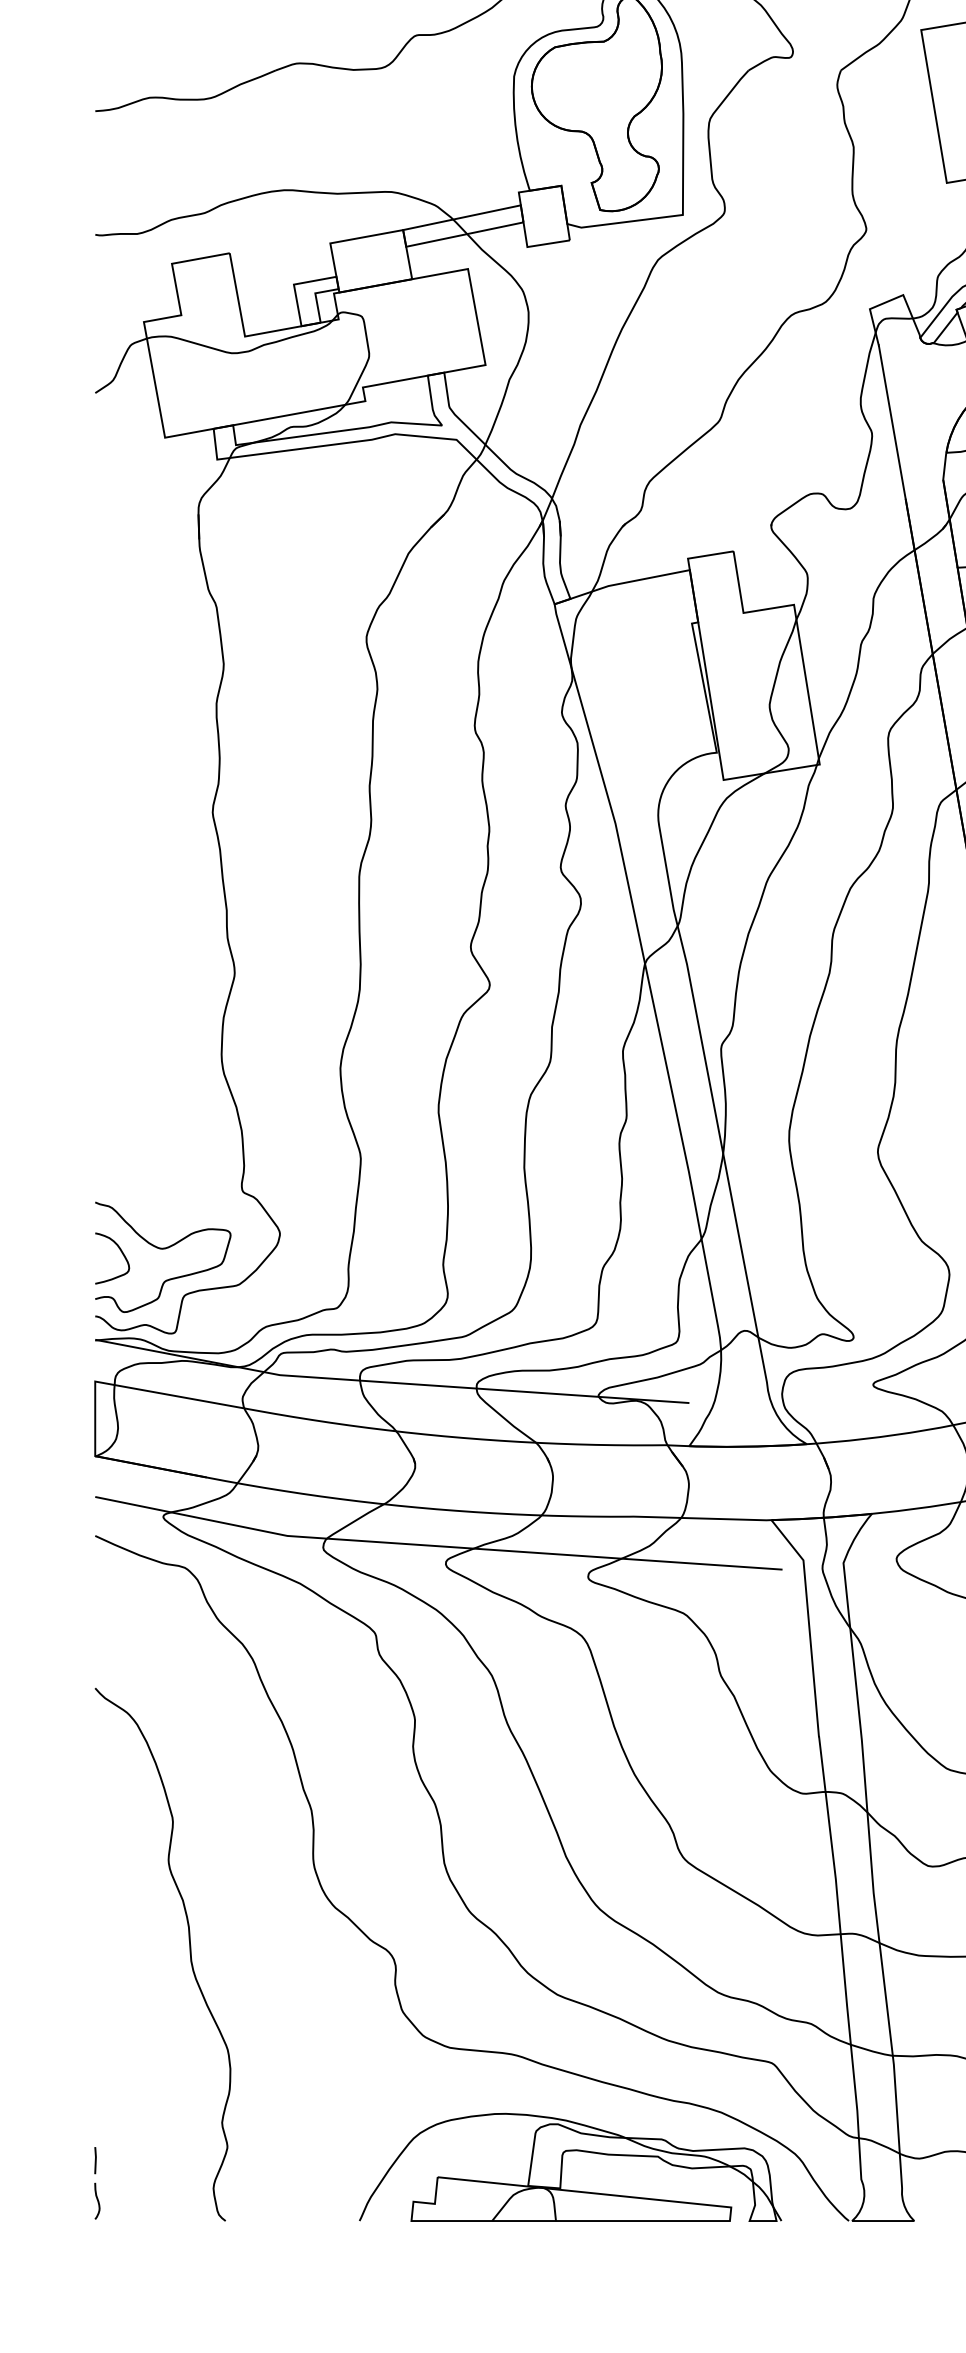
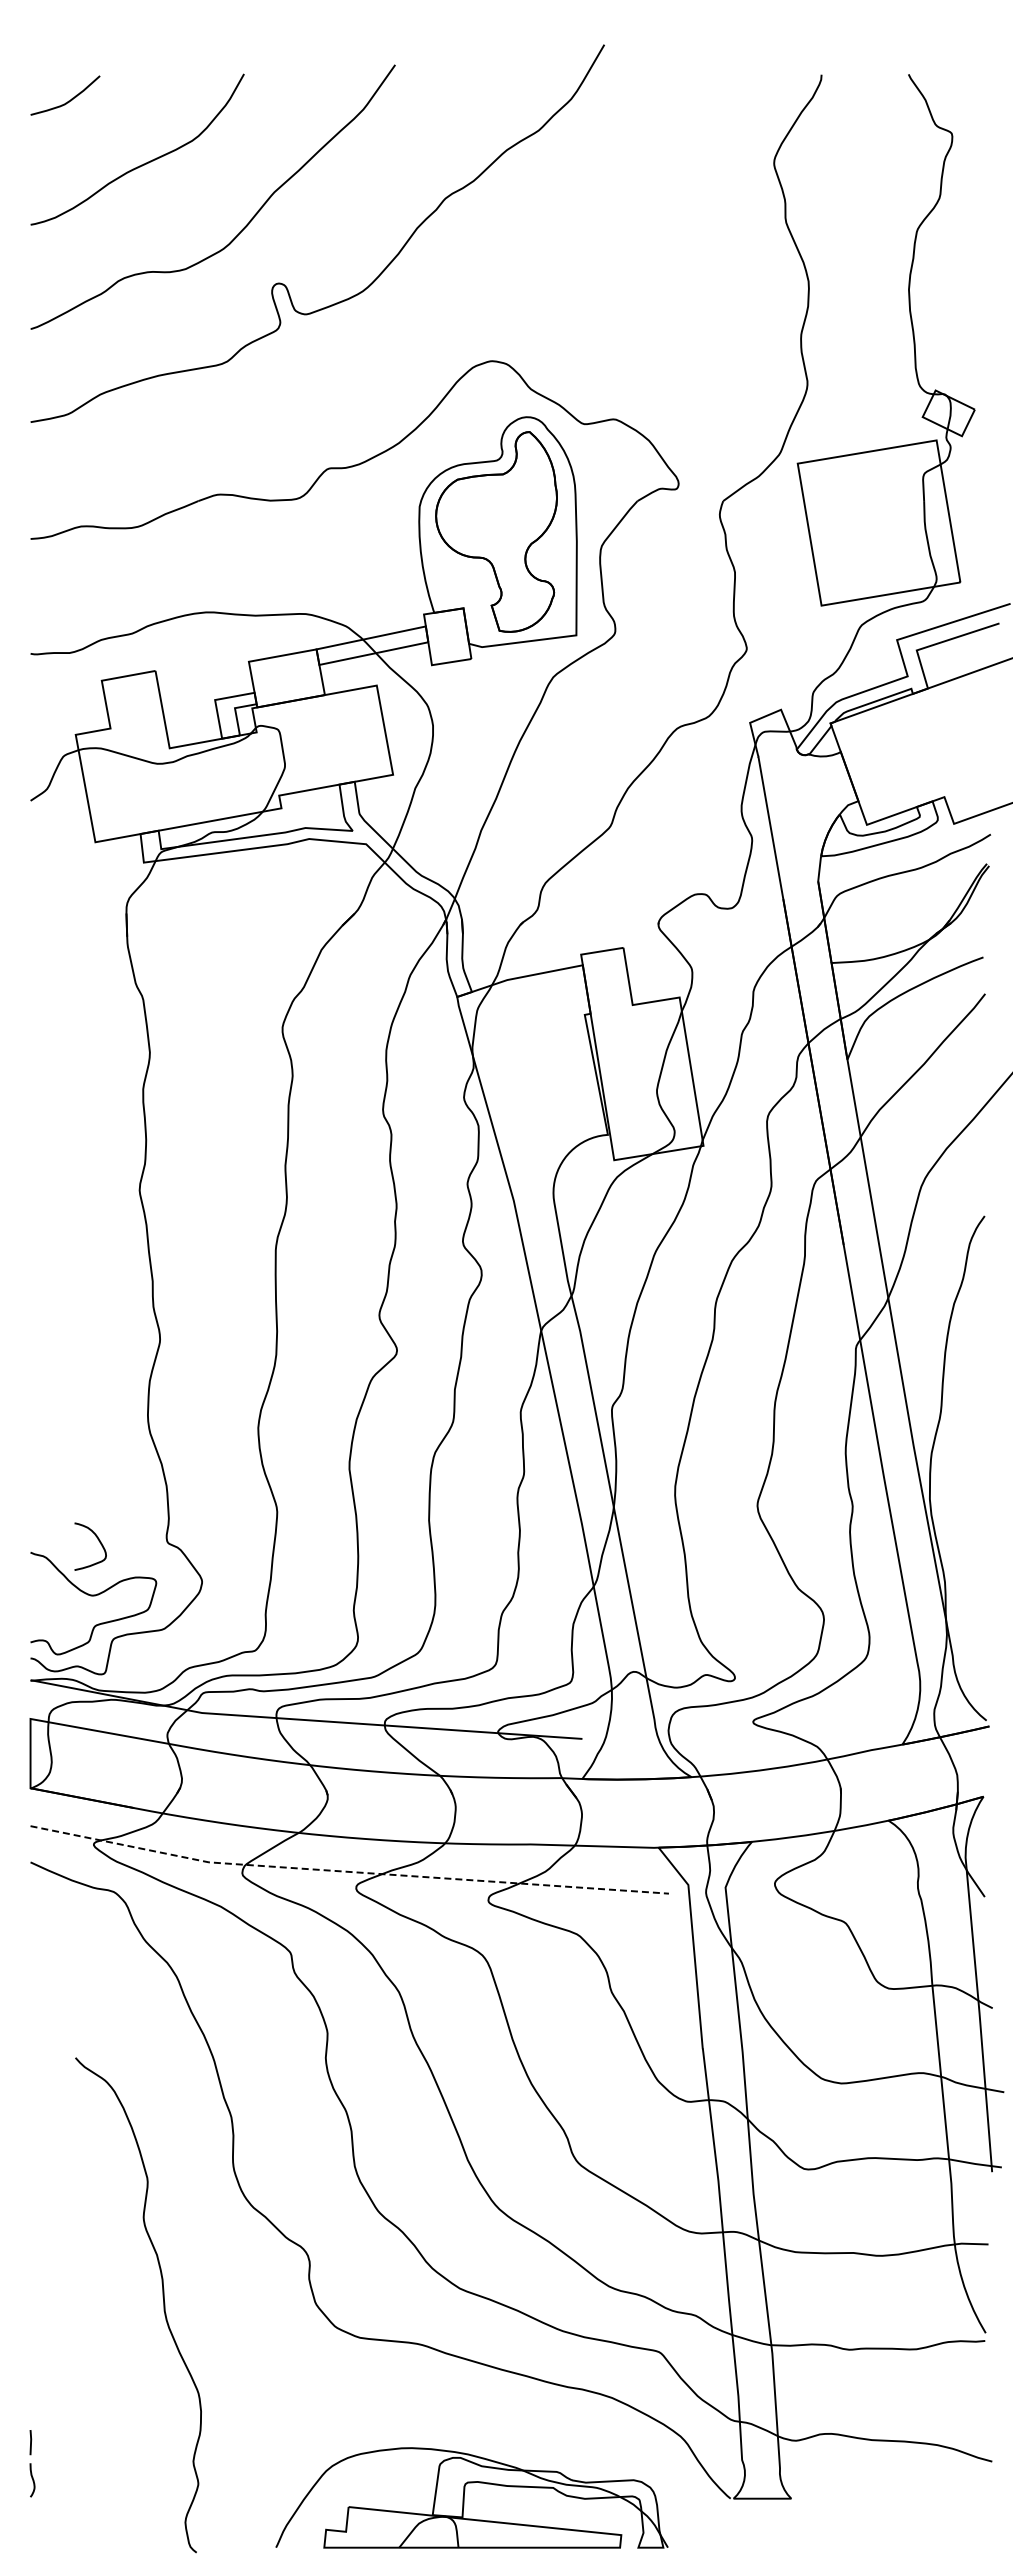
curve: (121, 1252) -> (98, 1541), moved
line: (436, 1545) -> (347, 1871), solid -> dashed
curve: (189, 1954) -> (163, 2305), moved
part: (562, 2166) -> (464, 2497), moved

